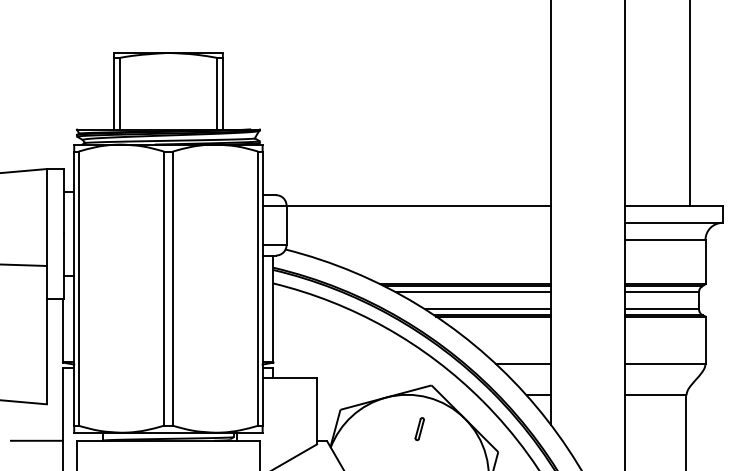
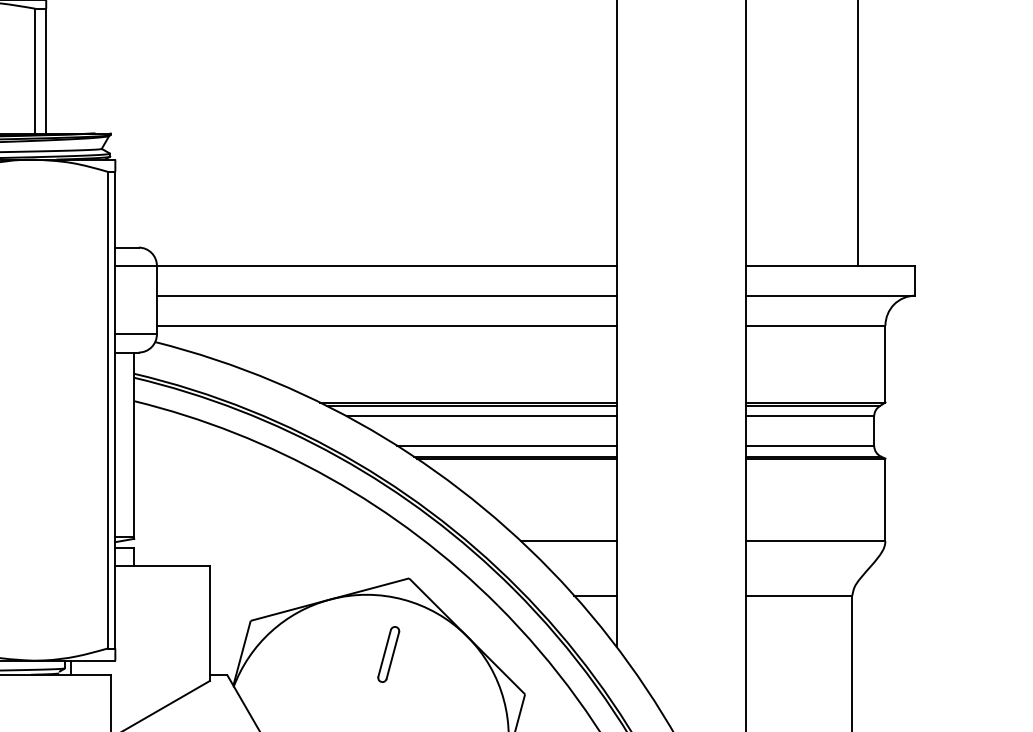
line: (418, 222) -> (386, 295), added
line: (418, 240) -> (386, 326), added
part: (419, 428) -> (388, 653), size x1.43

